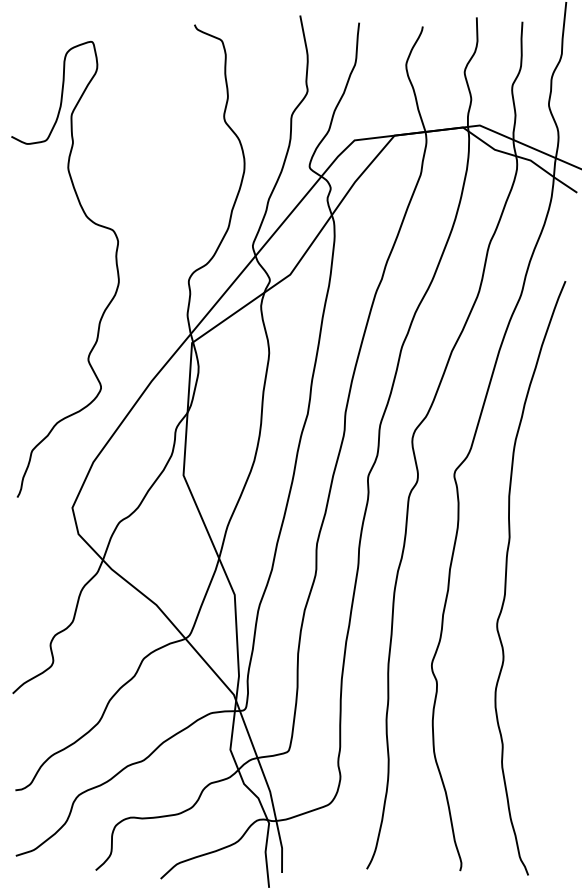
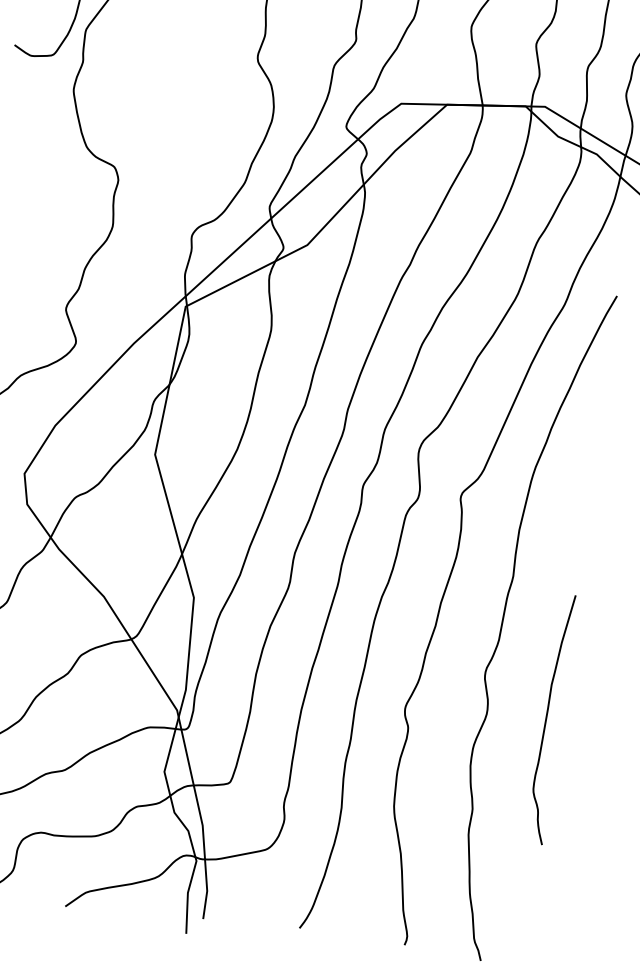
curve: (556, 656) -> (547, 718), added

